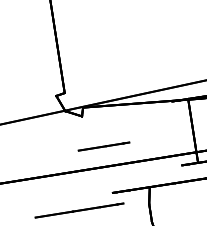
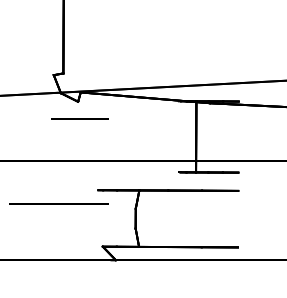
line: (103, 145) -> (79, 118), moved

